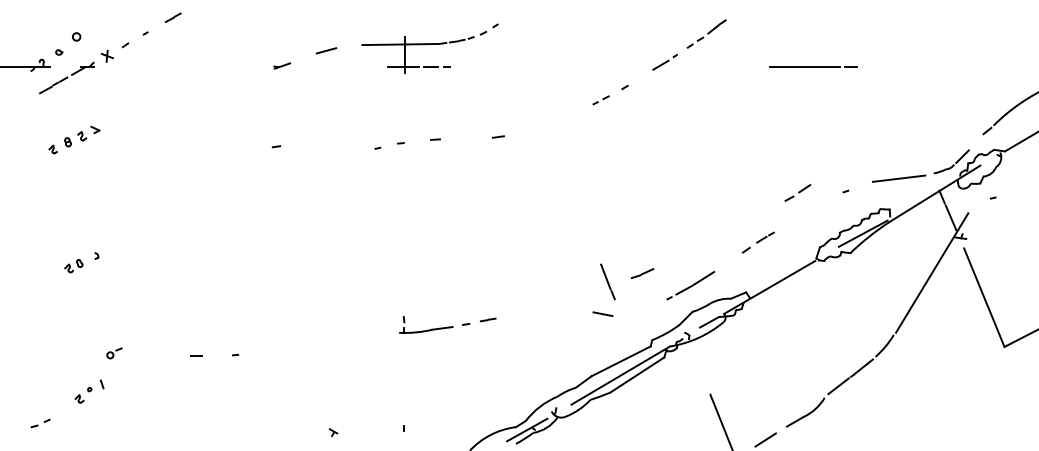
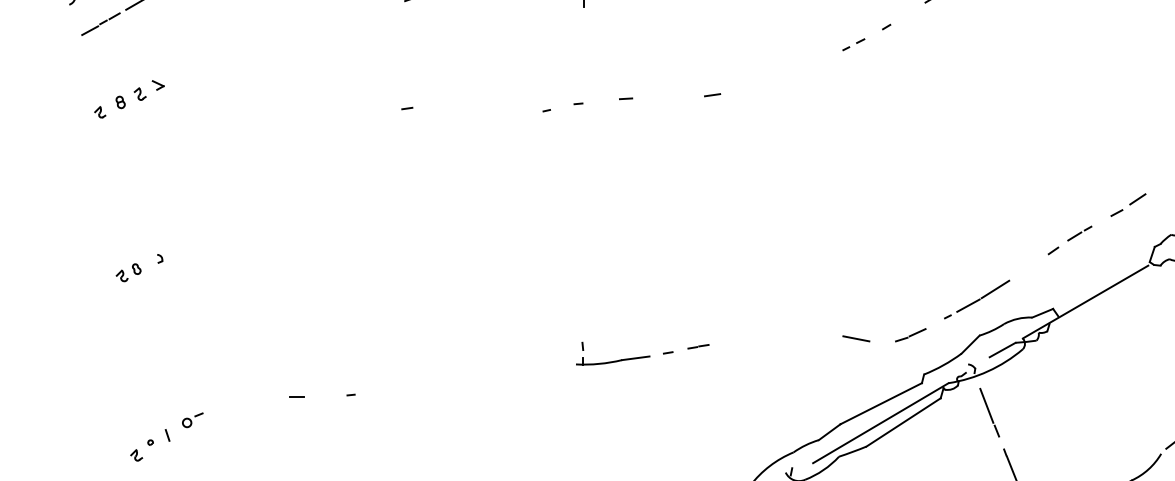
part: (797, 192) -> (1127, 204), moved
line: (642, 273) -> (910, 335), moved
line: (607, 281) -> (989, 412), moved
part: (114, 353) -> (192, 420), moved

